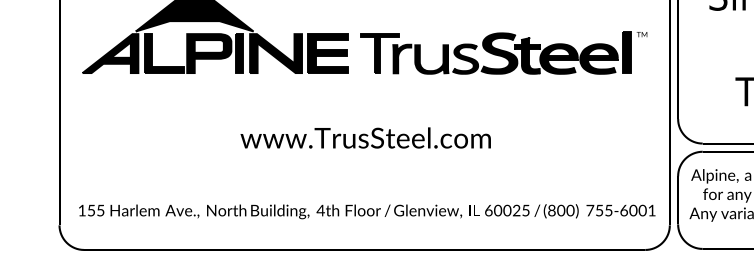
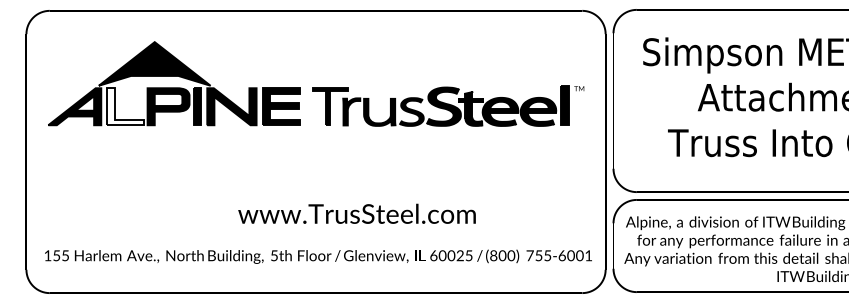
fill: (163, 53) -> (125, 106), removed
text: (365, 137) -> (356, 213), moved
text: (320, 210) -> (274, 255), 4th -> 5th

